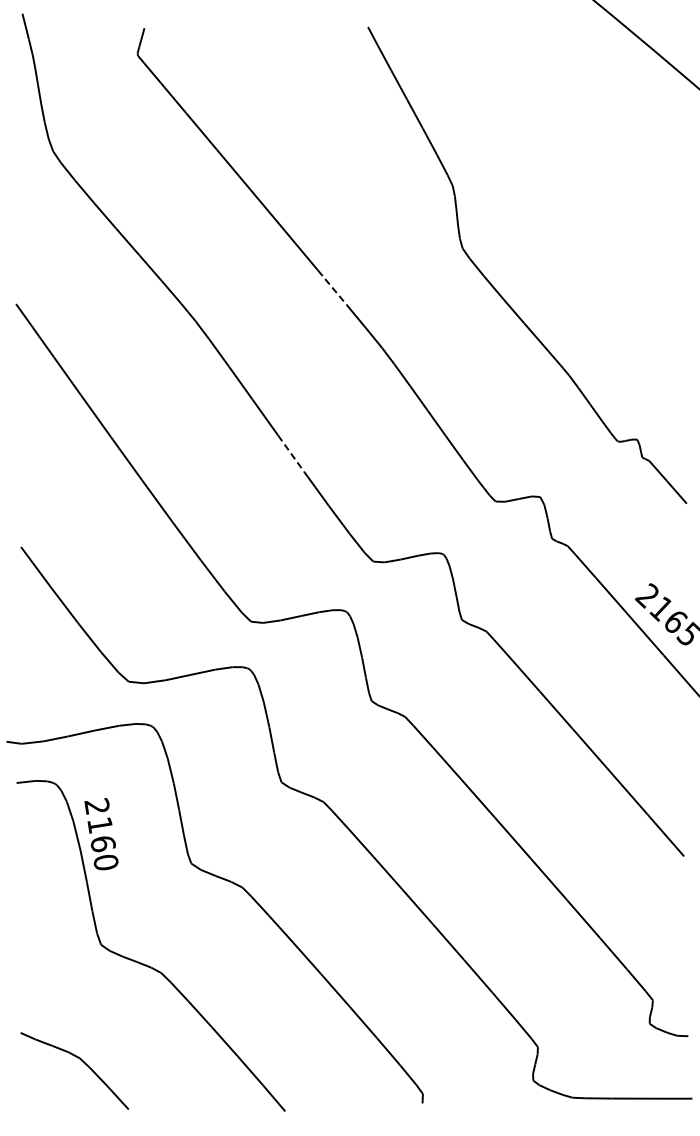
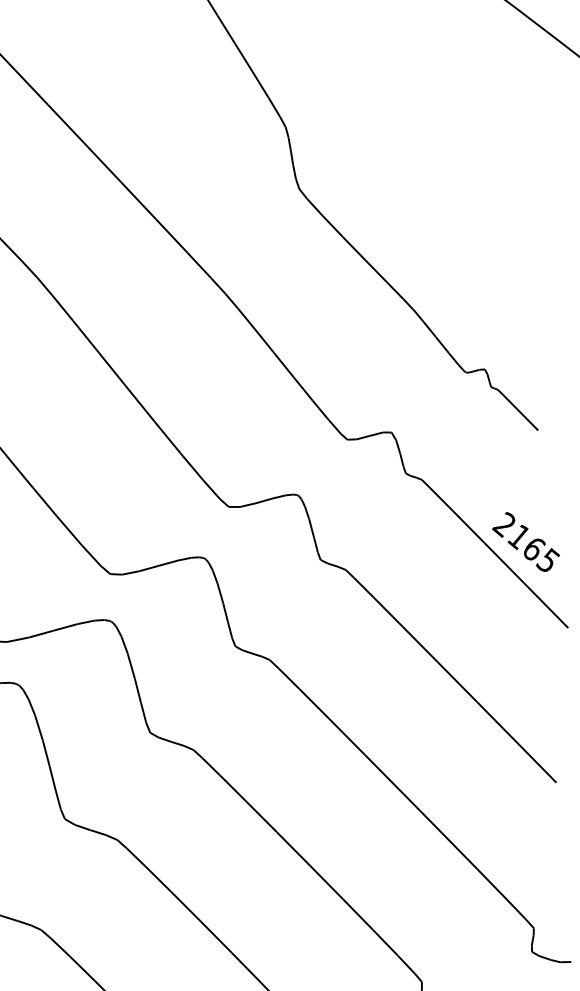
line: (332, 287) -> (171, 235), dashed -> solid
line: (291, 454) -> (140, 404), dashed -> solid

